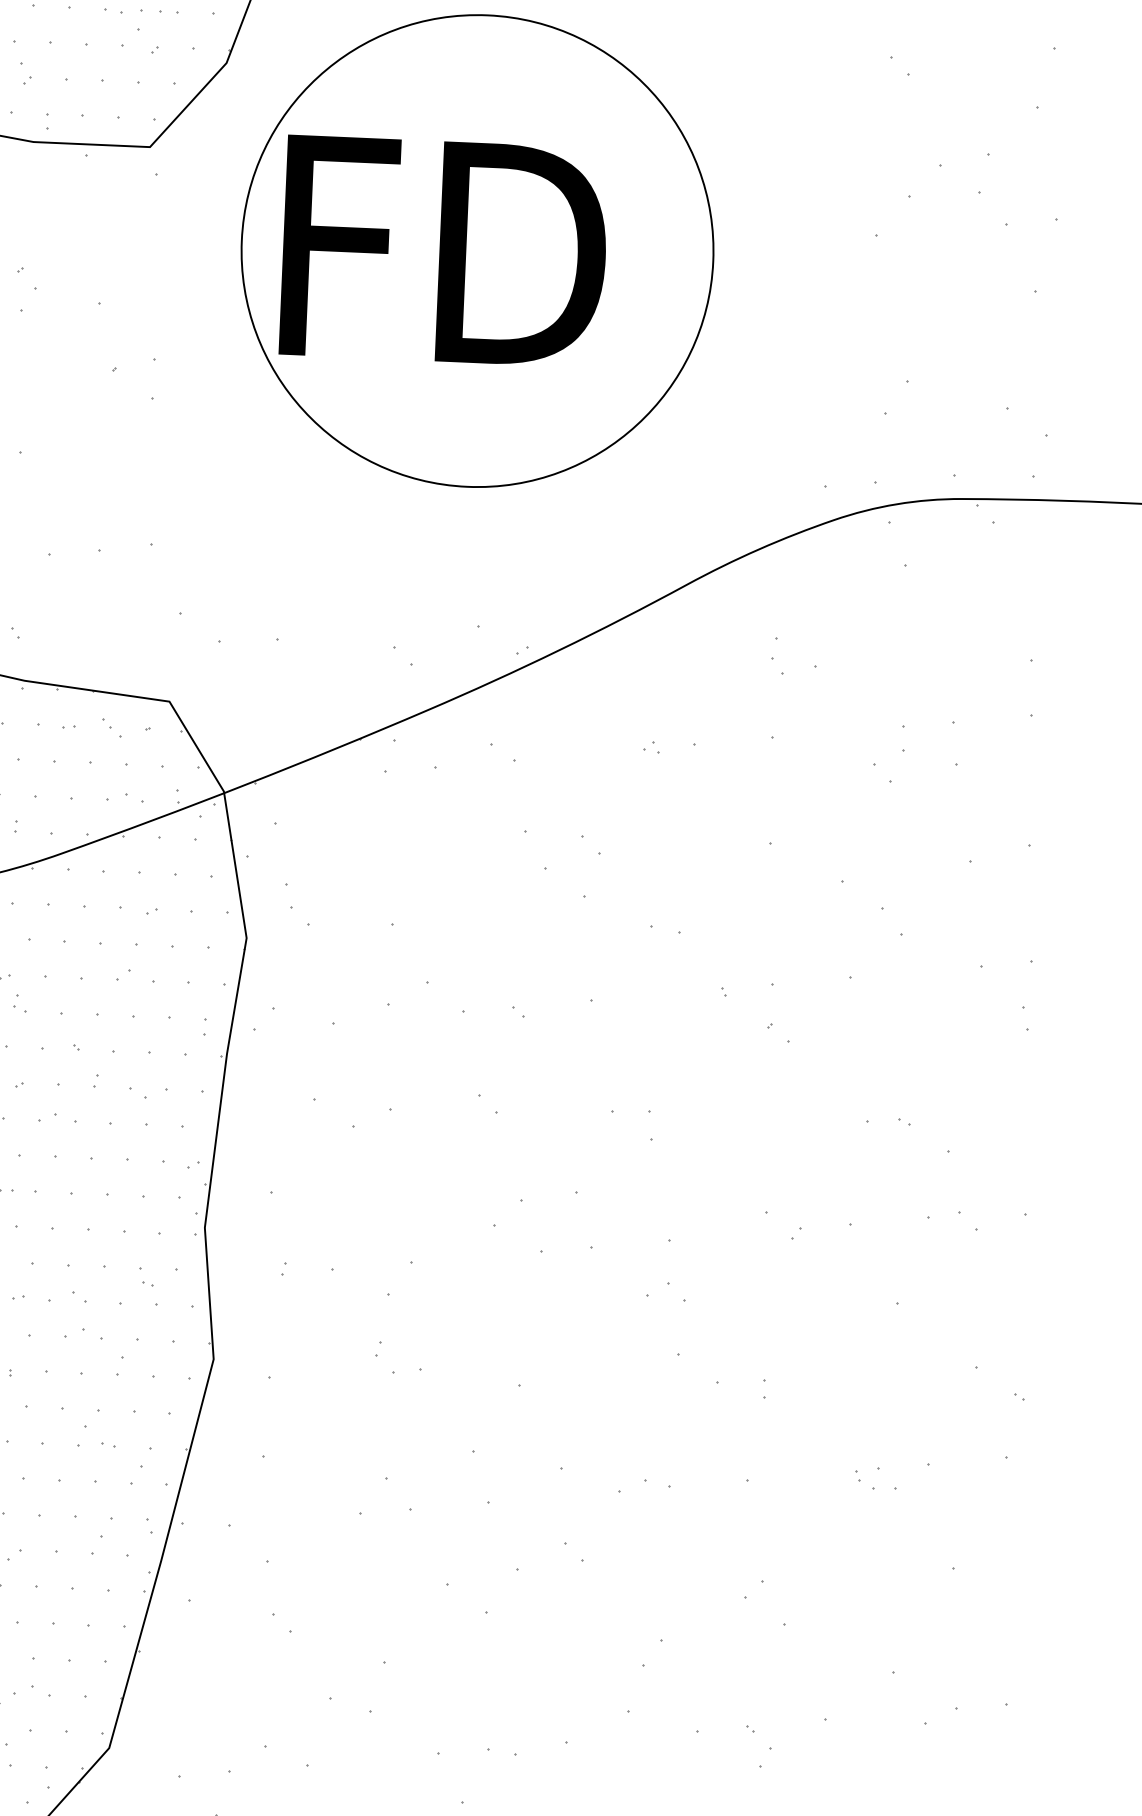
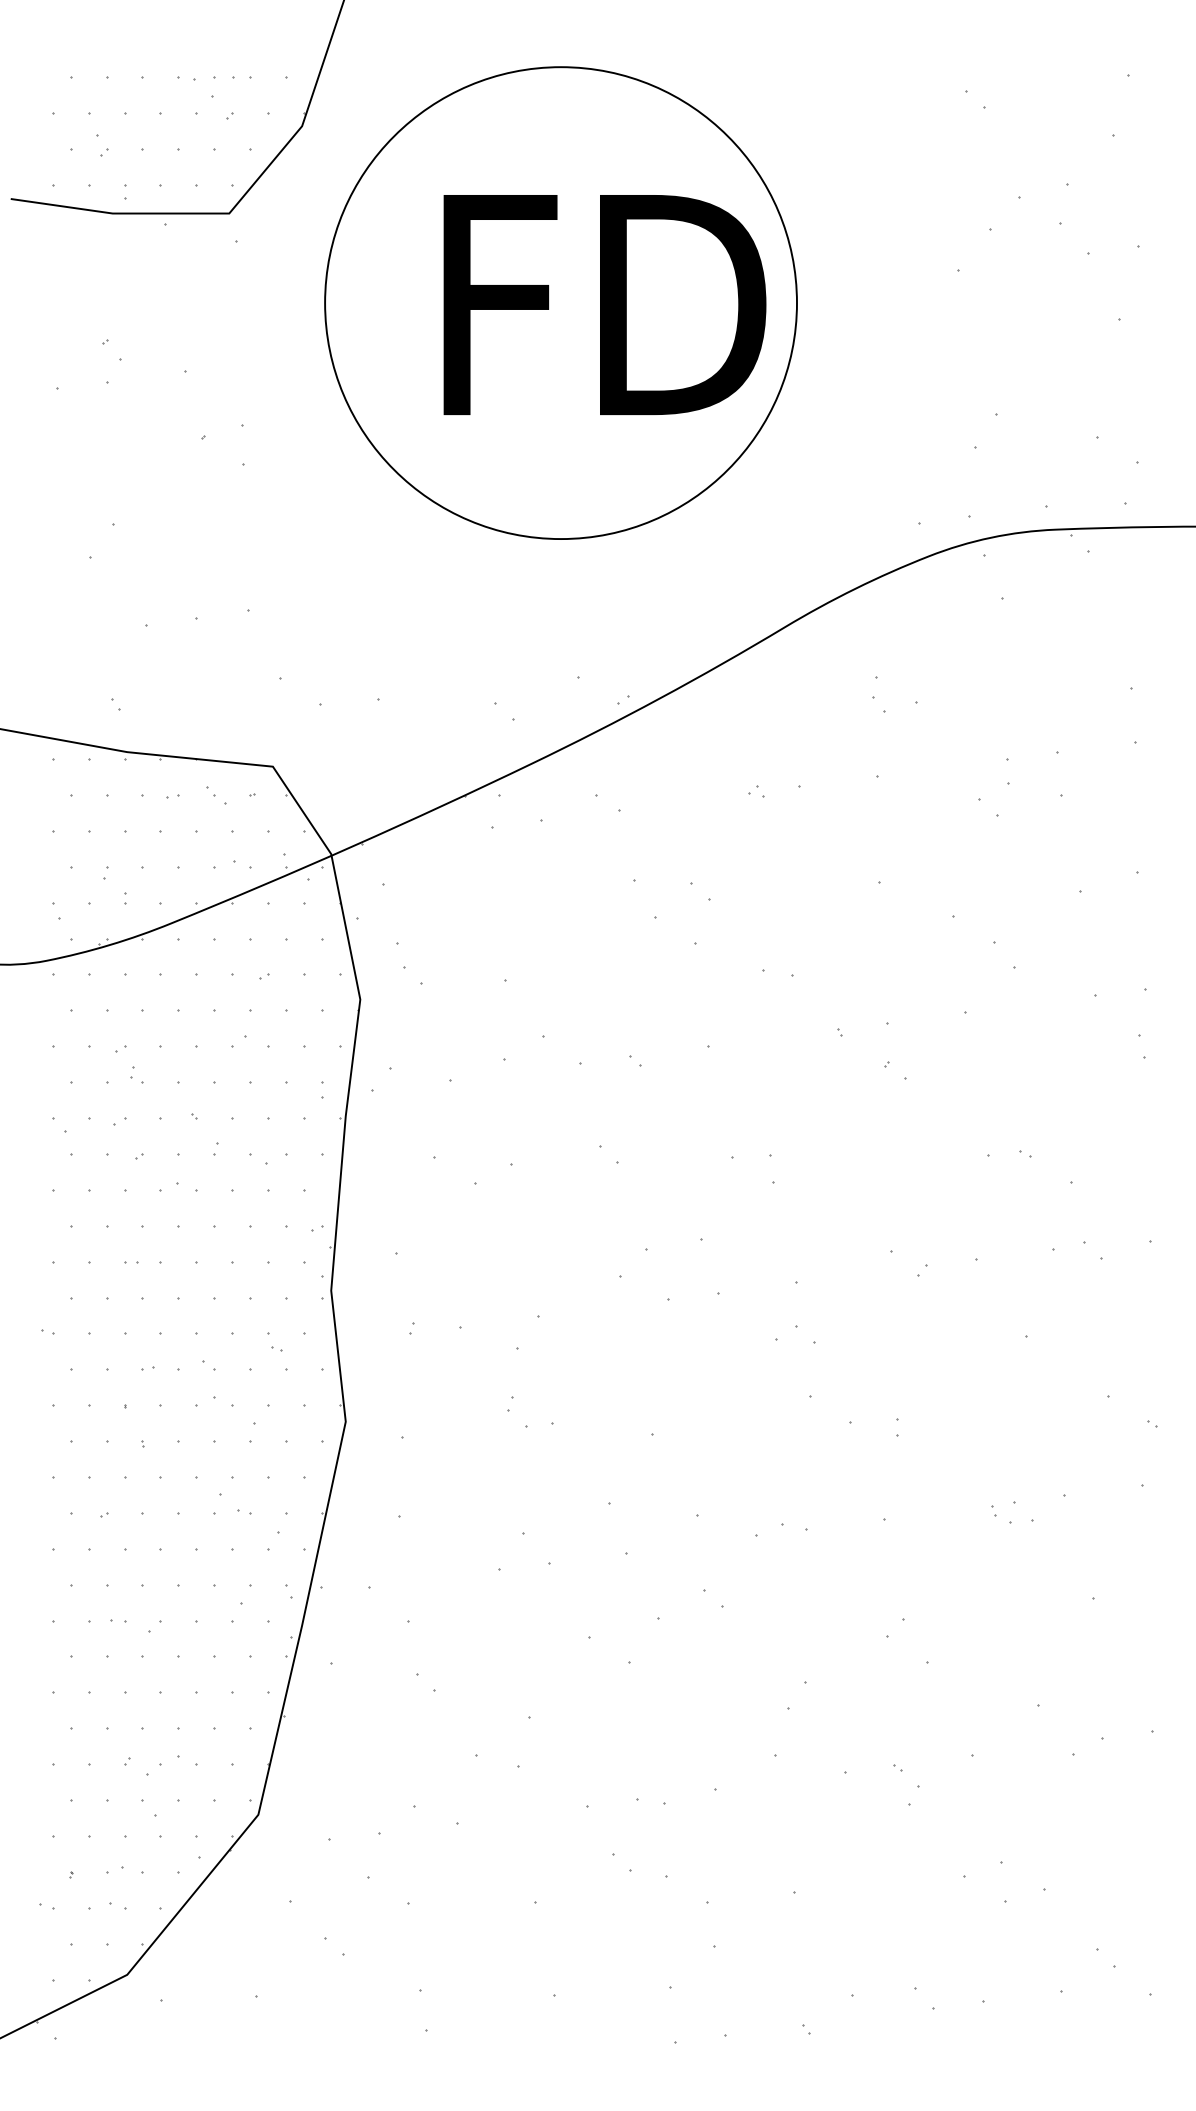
text: (443, 251) -> (604, 304), moved

